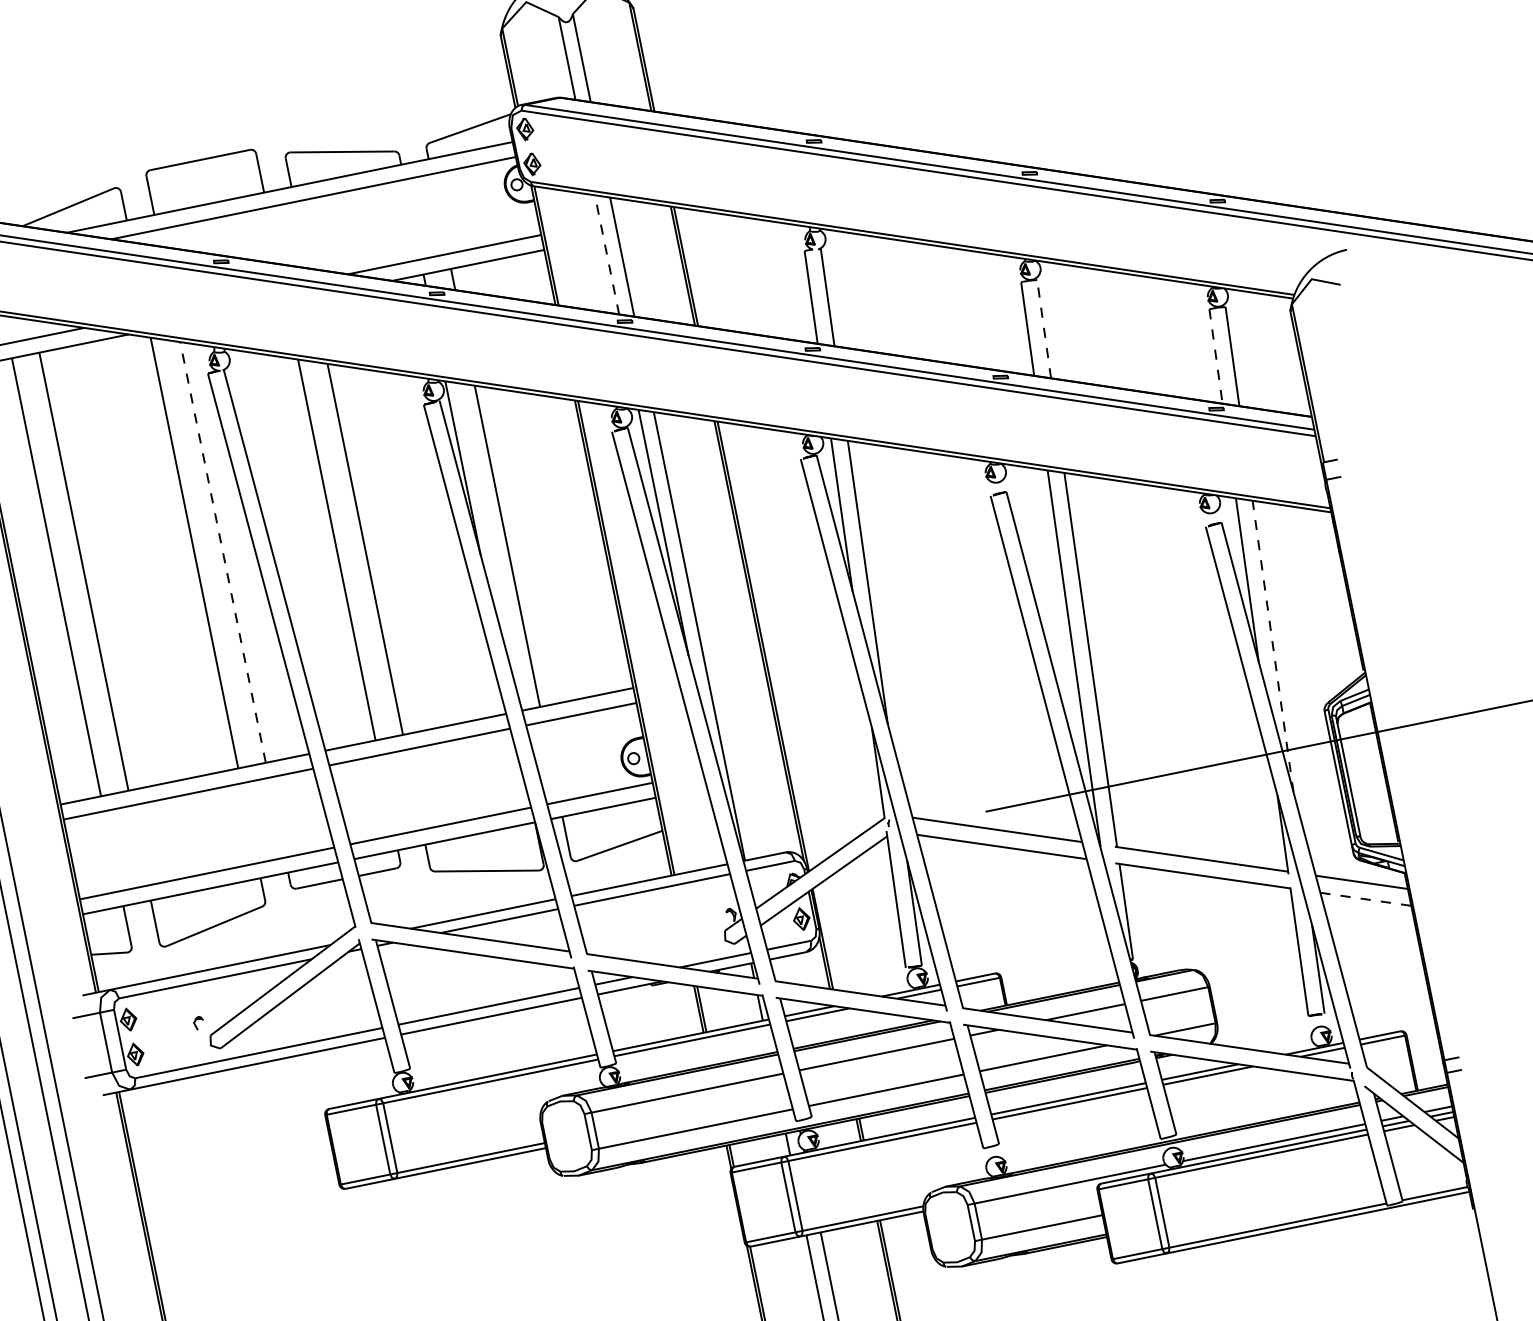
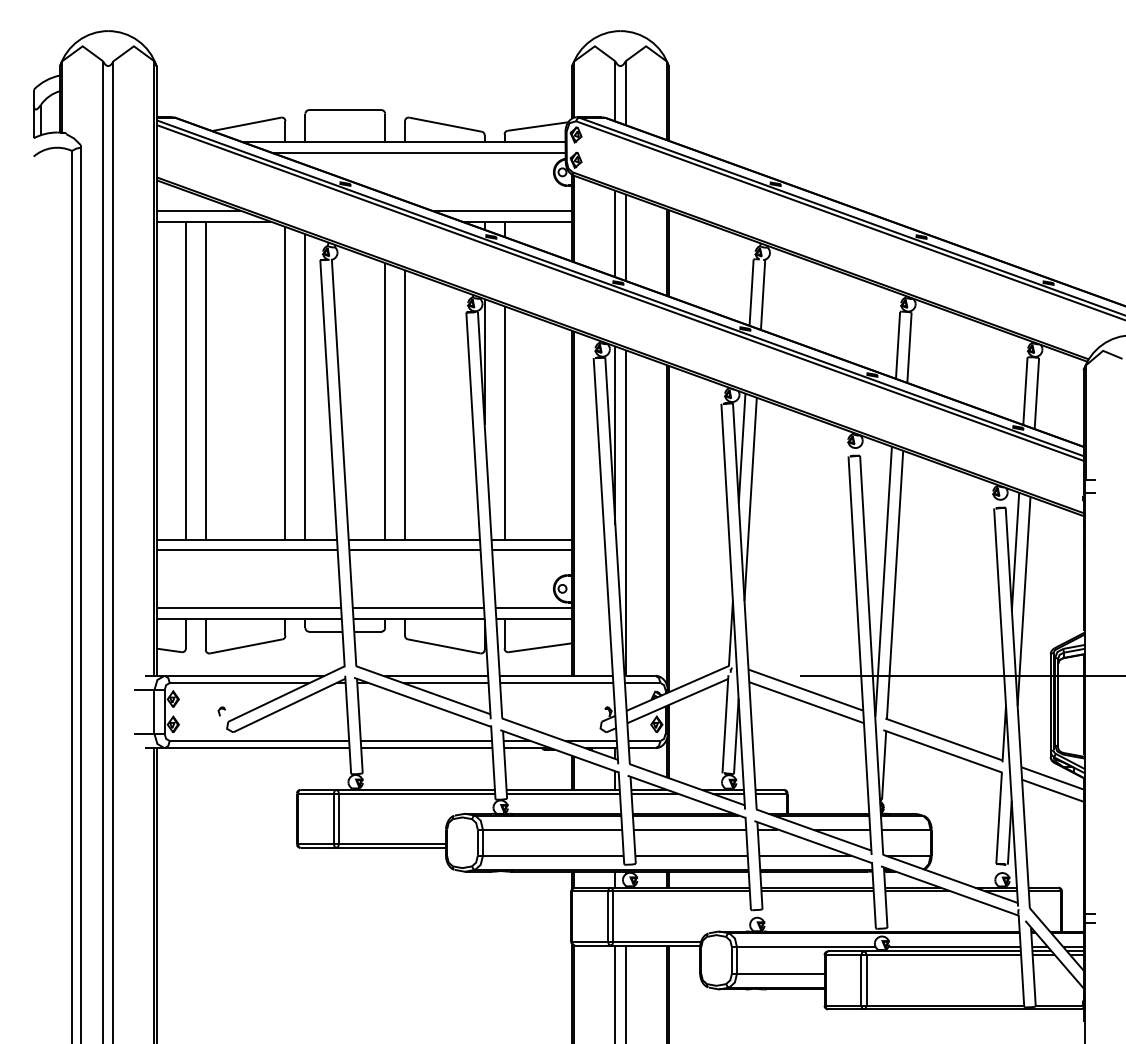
line: (607, 254) -> (615, 233), dashed -> solid
line: (1044, 328) -> (909, 347), dashed -> solid
line: (1216, 356) -> (1025, 391), dashed -> solid
line: (222, 551) -> (305, 386), dashed -> solid
line: (1273, 646) -> (1024, 601), dashed -> solid
line: (1365, 899) -> (1052, 790), dashed -> solid

